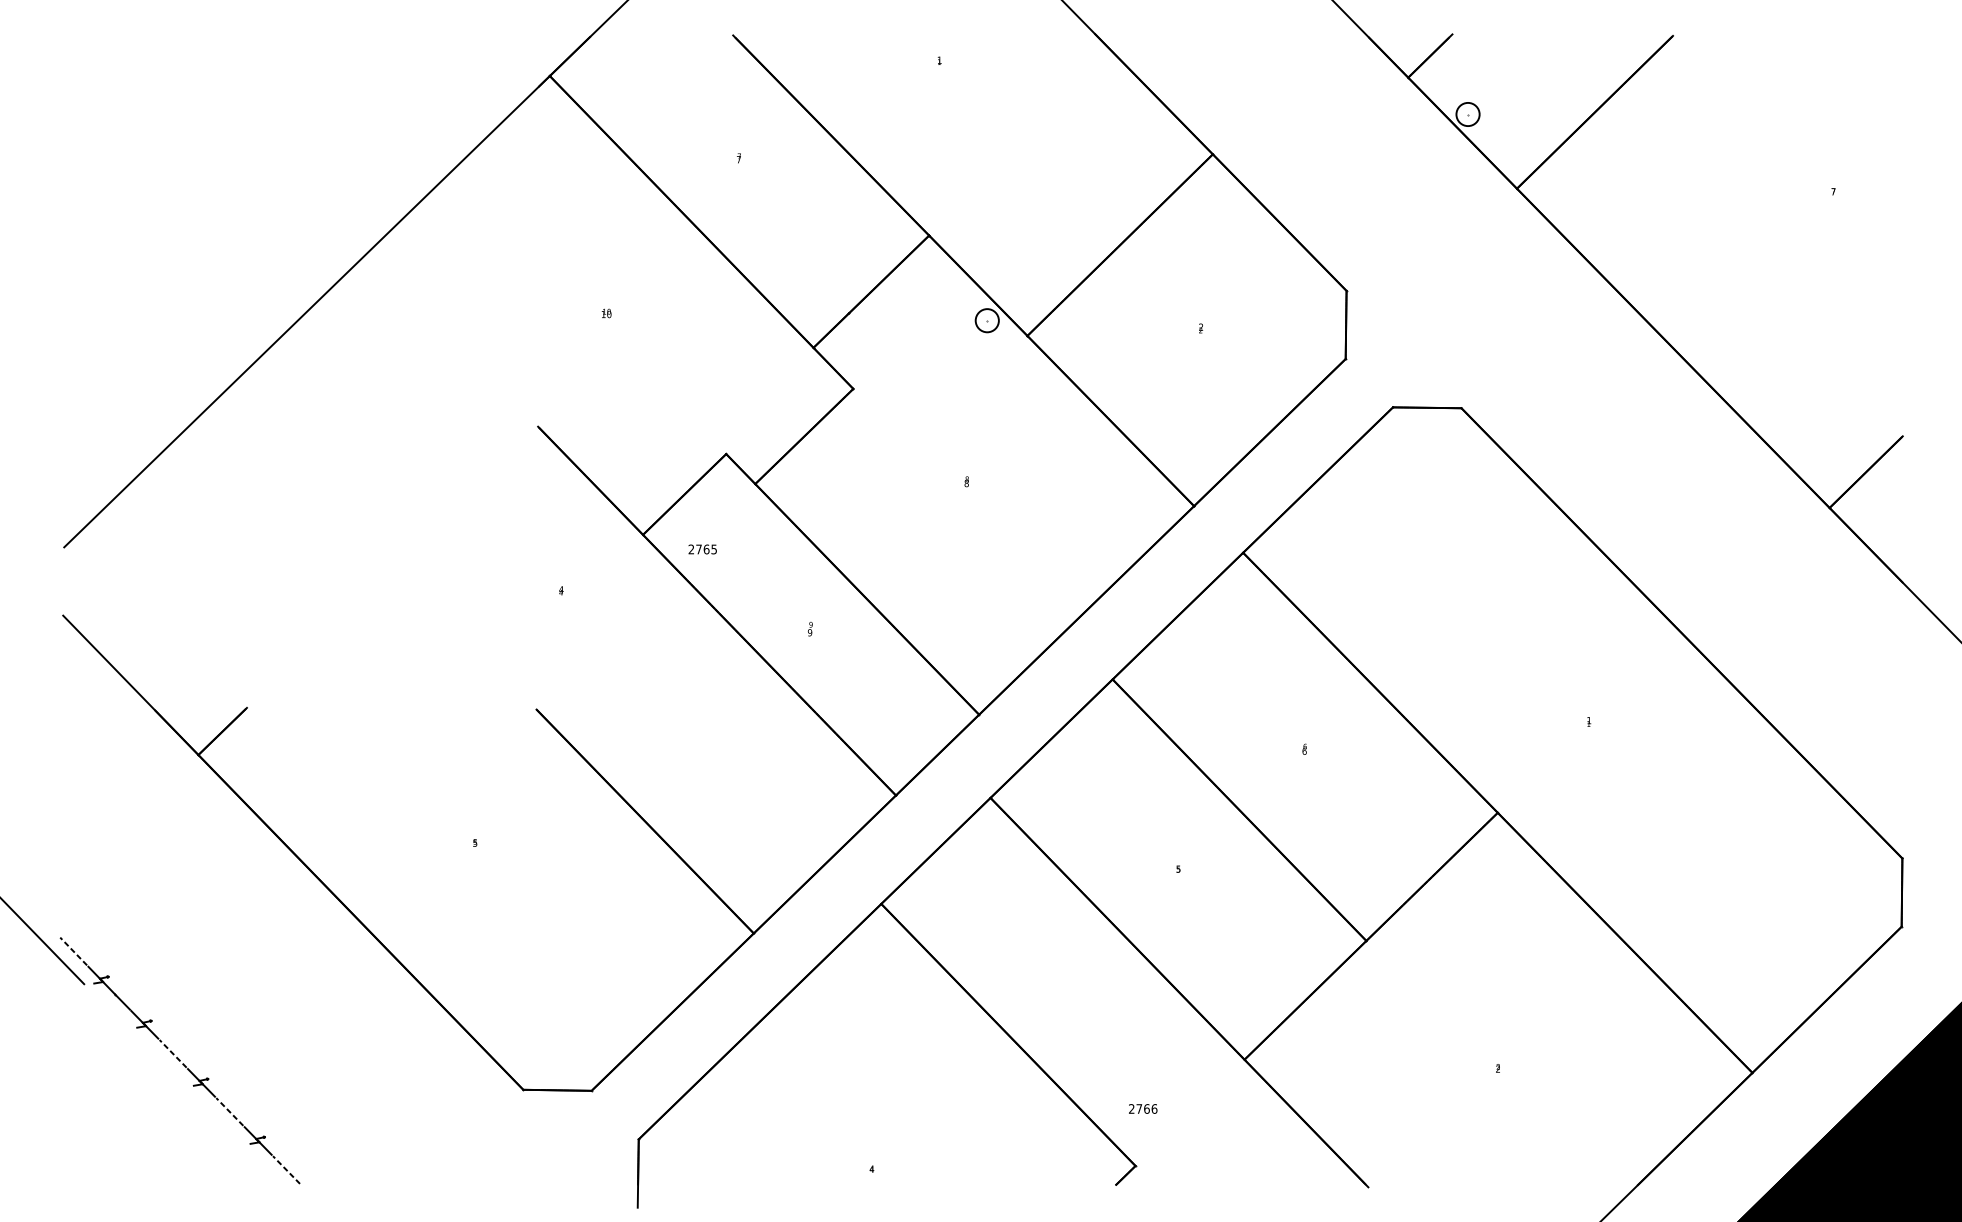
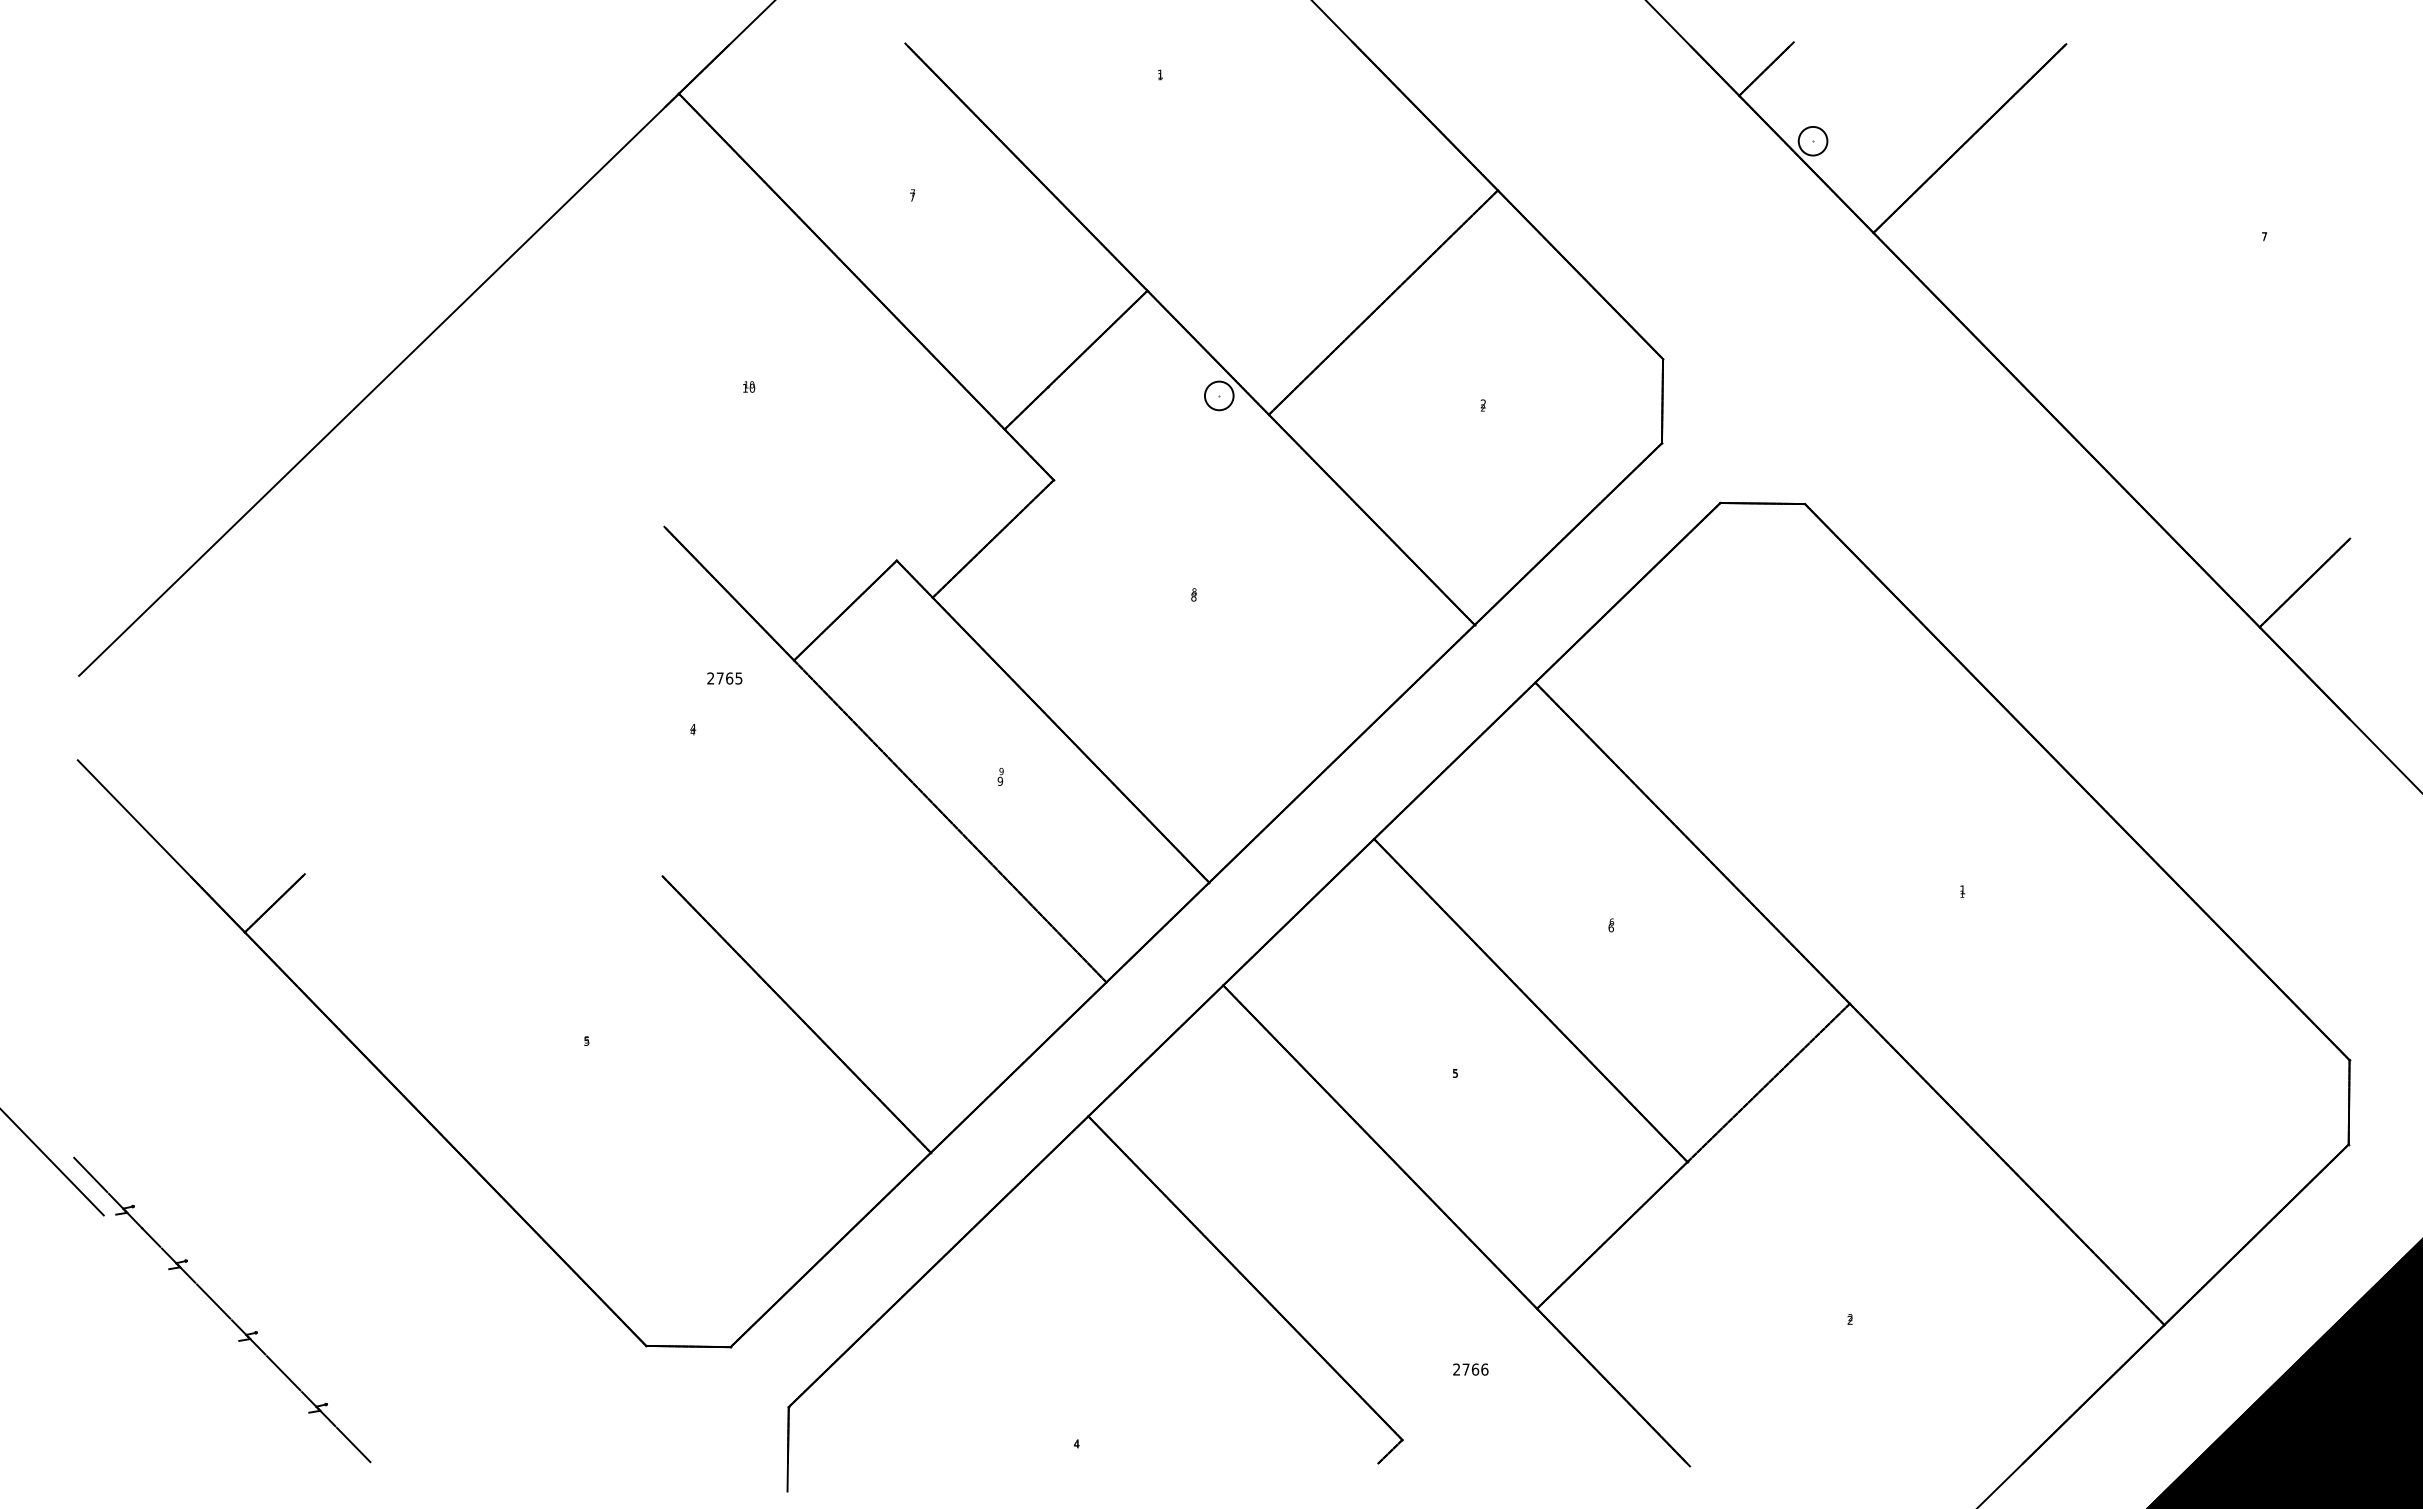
text: (702, 549) -> (724, 678), moved
line: (73, 951) -> (90, 1175), dashed -> solid
line: (173, 1053) -> (213, 1301), dashed -> solid
text: (1142, 1108) -> (1470, 1369), moved
line: (229, 1112) -> (283, 1373), dashed -> solid
line: (286, 1170) -> (353, 1445), dashed -> solid

